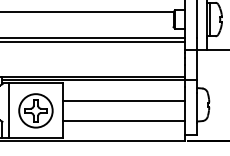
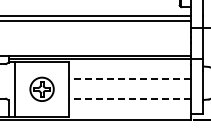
line: (124, 100) -> (130, 78), solid -> dashed
part: (35, 110) -> (41, 88), size x0.7
line: (124, 120) -> (130, 98), solid -> dashed

